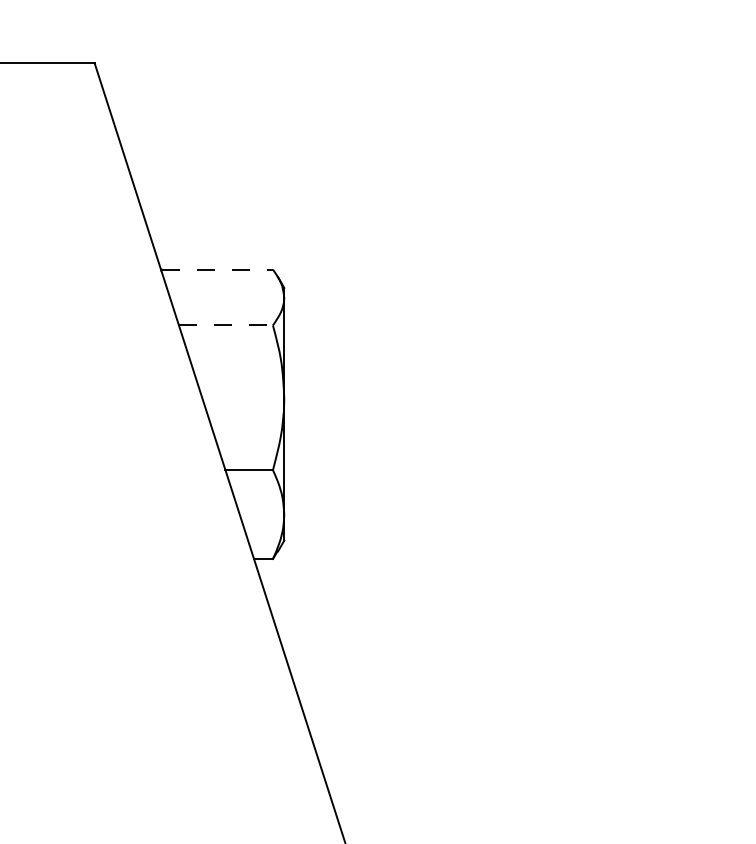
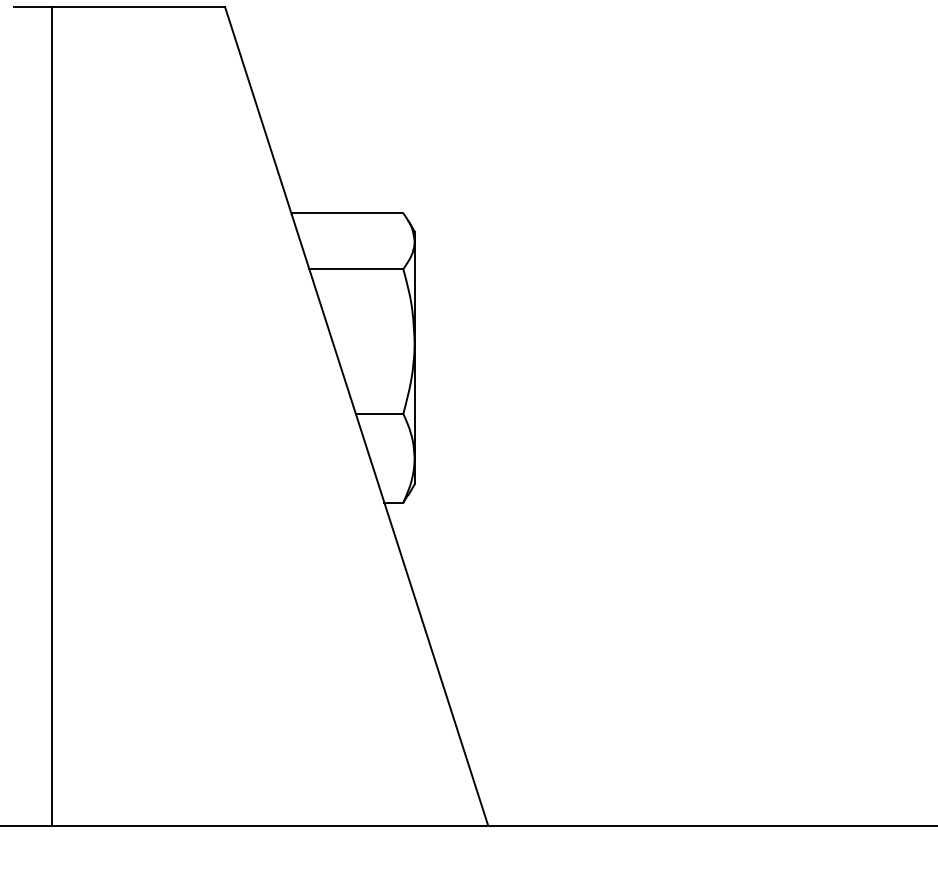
line: (218, 269) -> (348, 213), dashed -> solid
line: (226, 325) -> (356, 269), dashed -> solid

